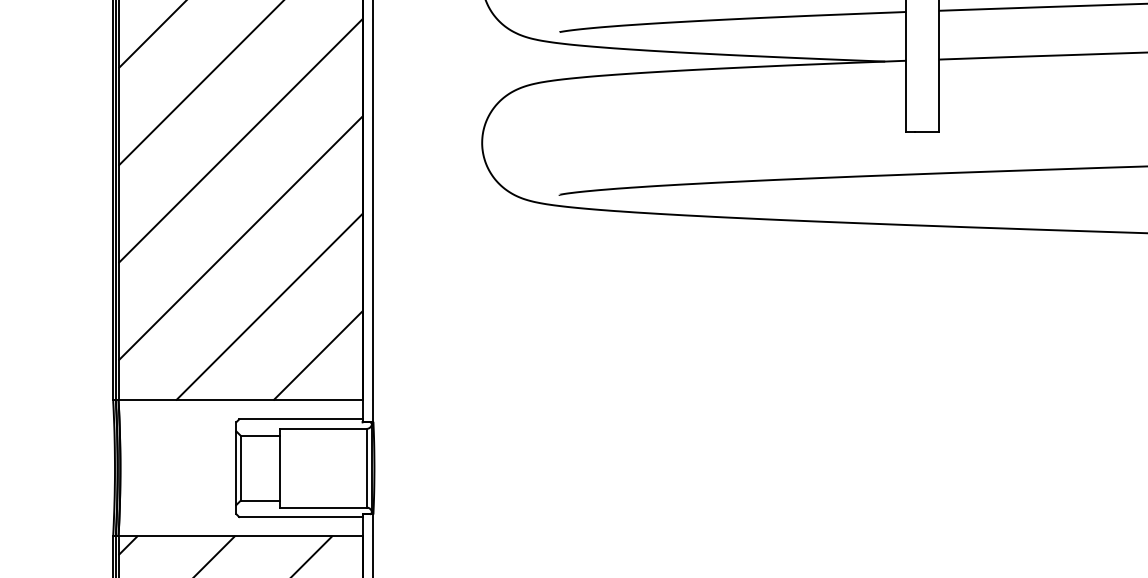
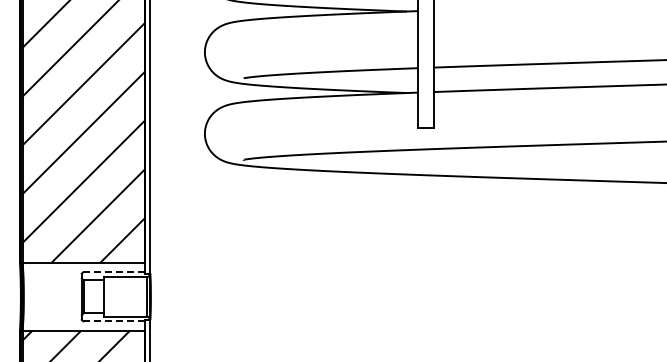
line: (301, 419) -> (114, 272), solid -> dashed
line: (301, 517) -> (114, 321), solid -> dashed

